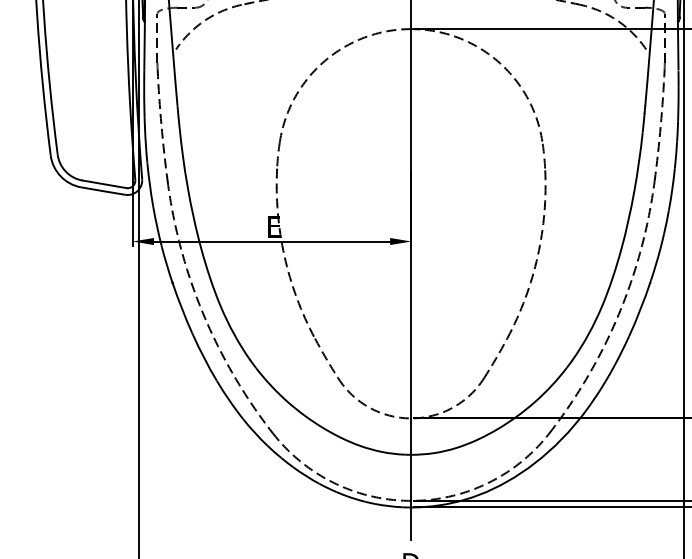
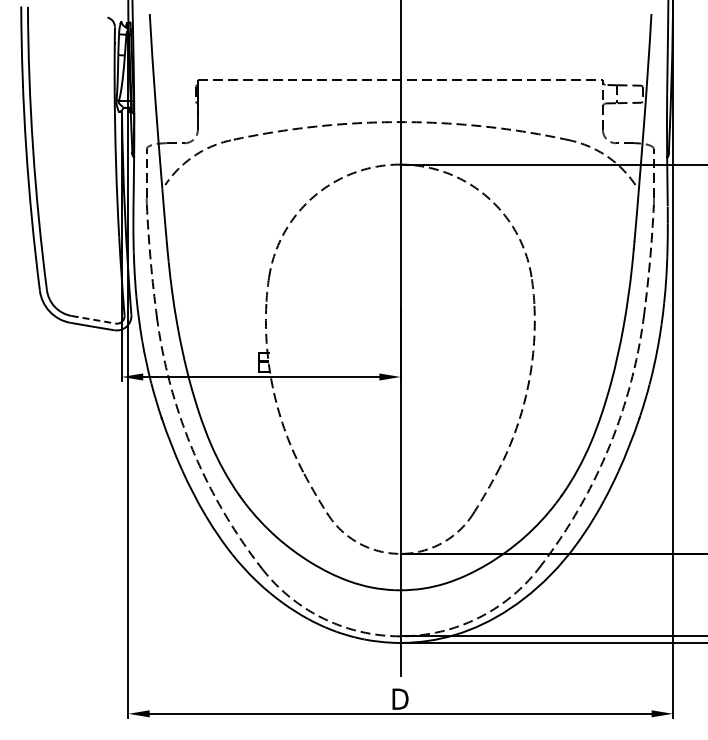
line: (105, 184) -> (94, 319), solid -> dashed

